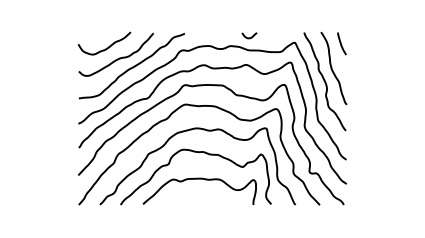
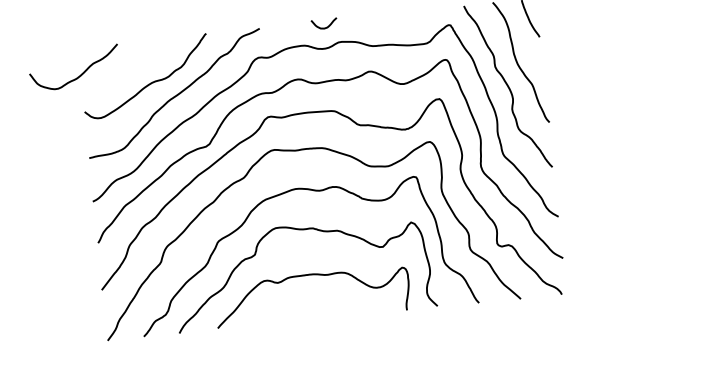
curve: (249, 37) -> (324, 27), moved
curve: (108, 46) -> (81, 72), moved

